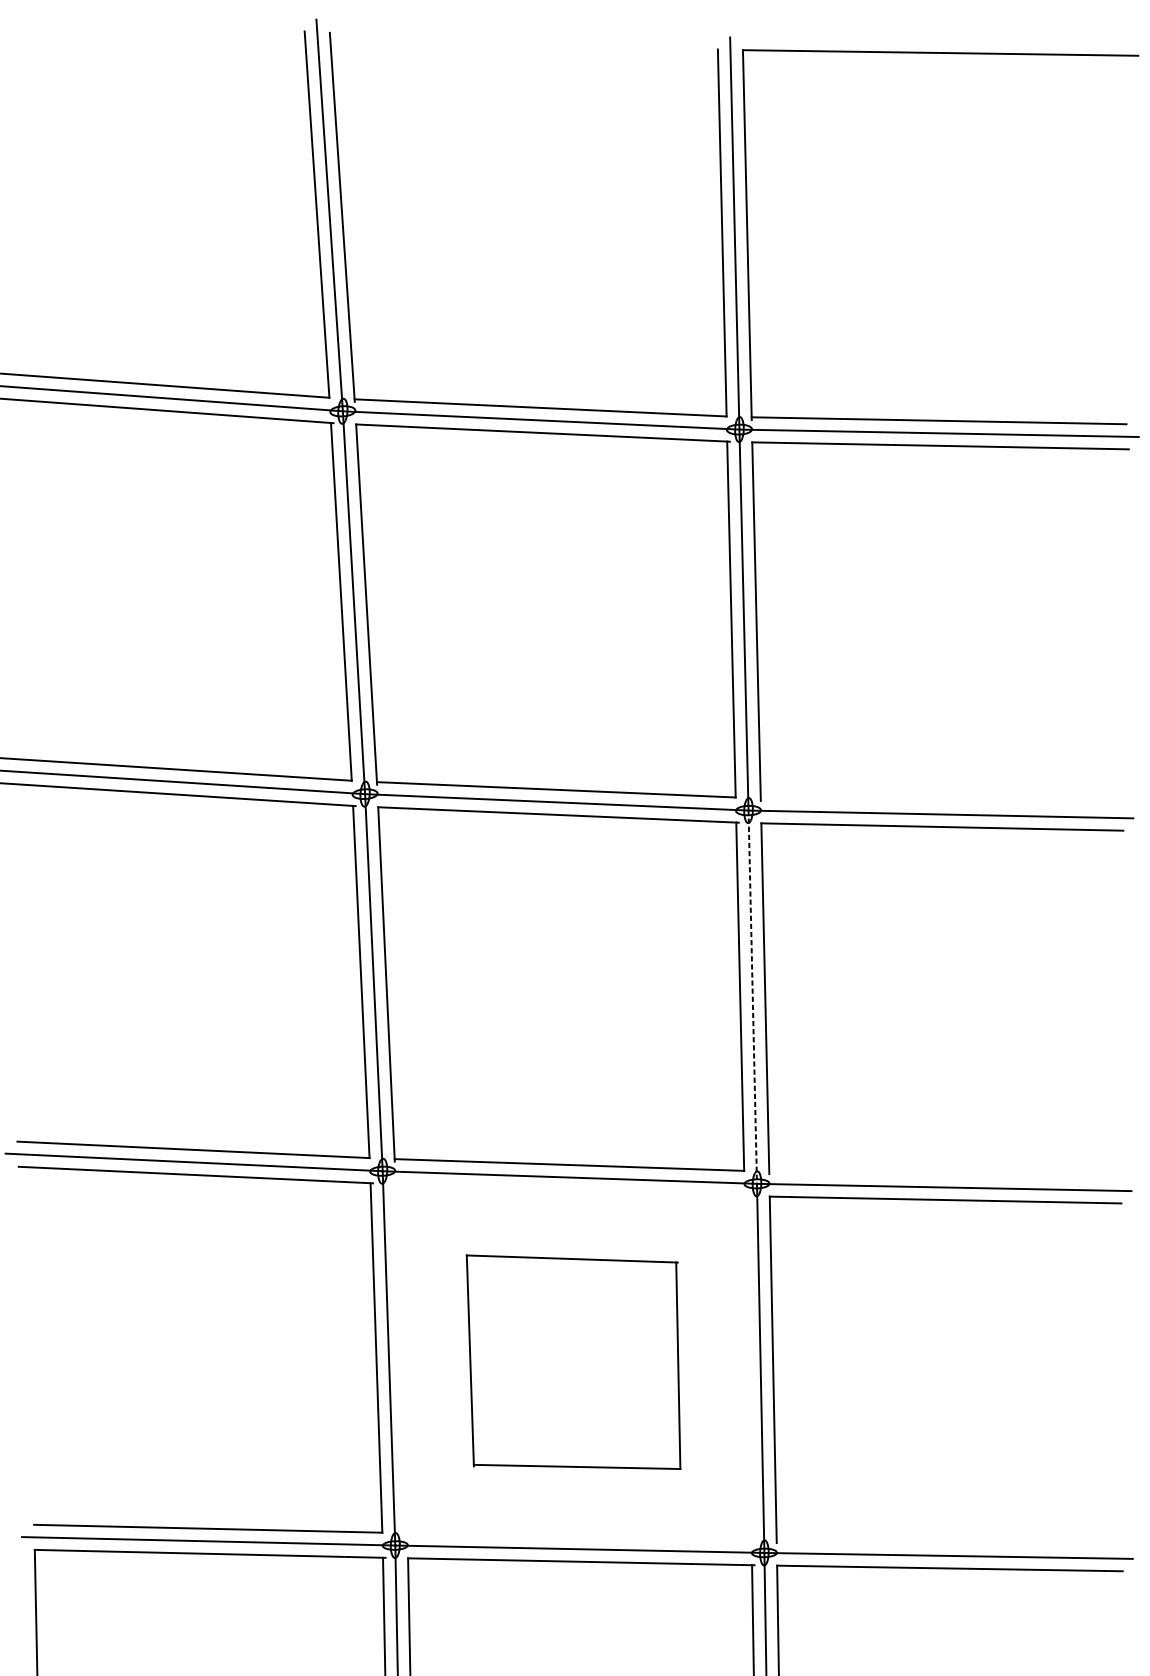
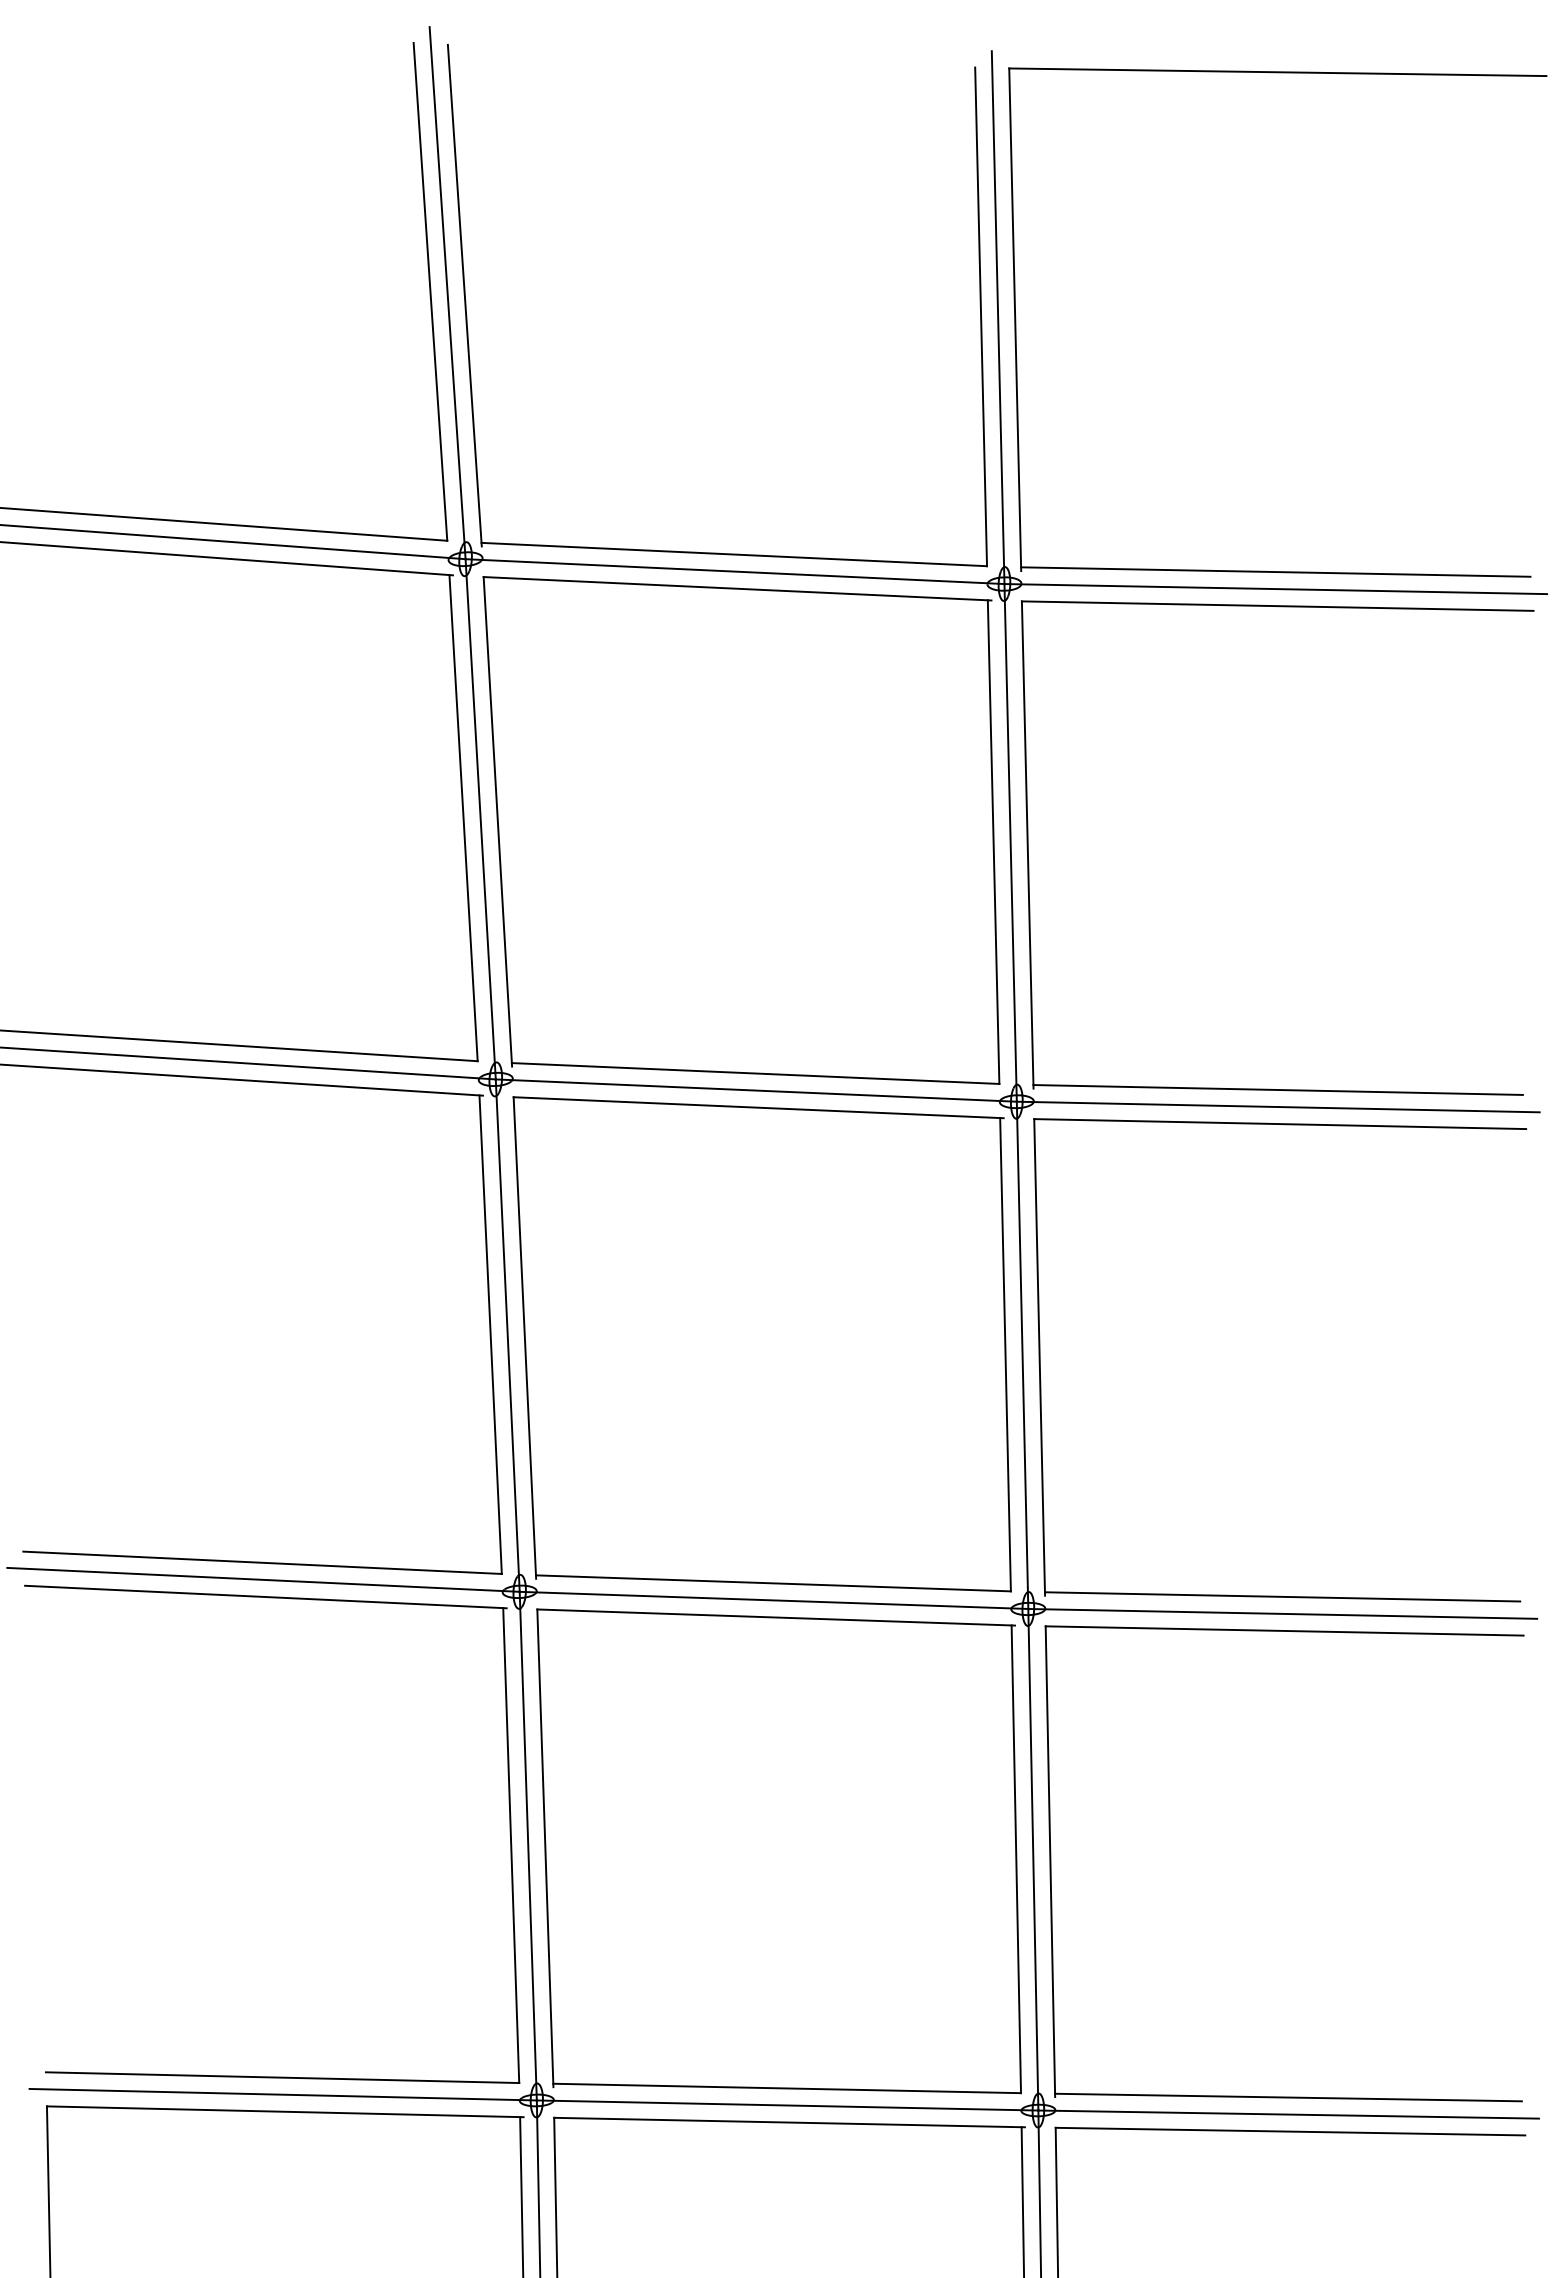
line: (940, 801) -> (1277, 1089), added
line: (752, 997) -> (1022, 1355), dashed -> solid
line: (944, 1174) -> (1282, 1596), added
part: (573, 1362) -> (778, 1851), size x1.67
line: (948, 1543) -> (1288, 2097), added

